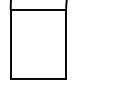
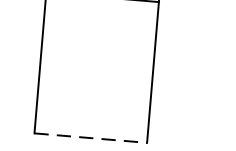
line: (38, 79) -> (90, 138), solid -> dashed

